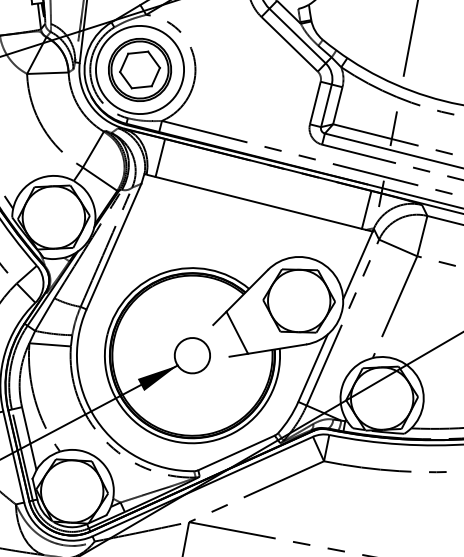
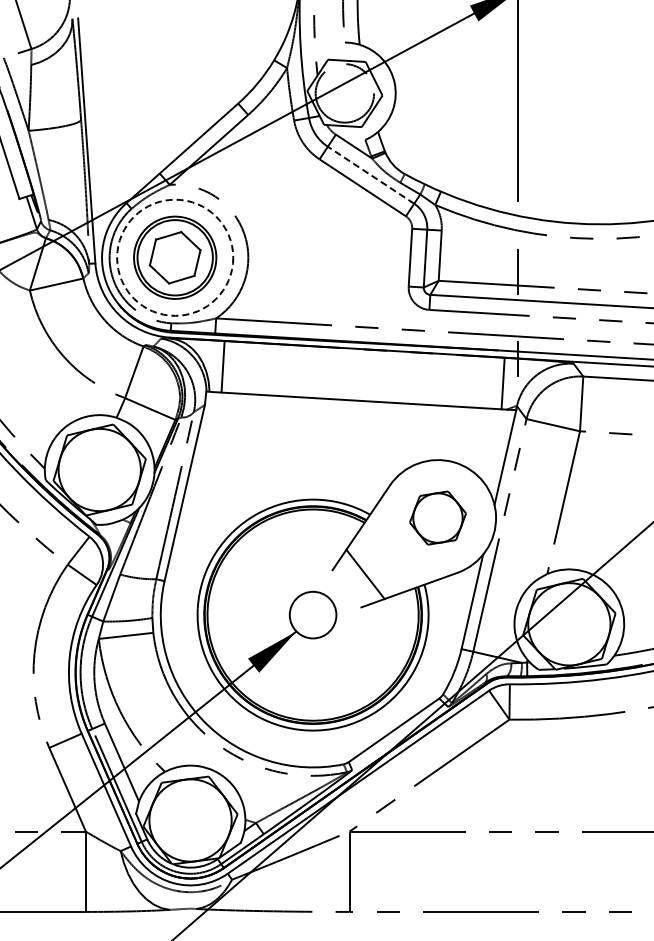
line: (297, 36) -> (371, 175), solid -> dashed
circle: (140, 69) -> (175, 257), solid -> dashed
part: (298, 300) -> (437, 517), size x0.6

